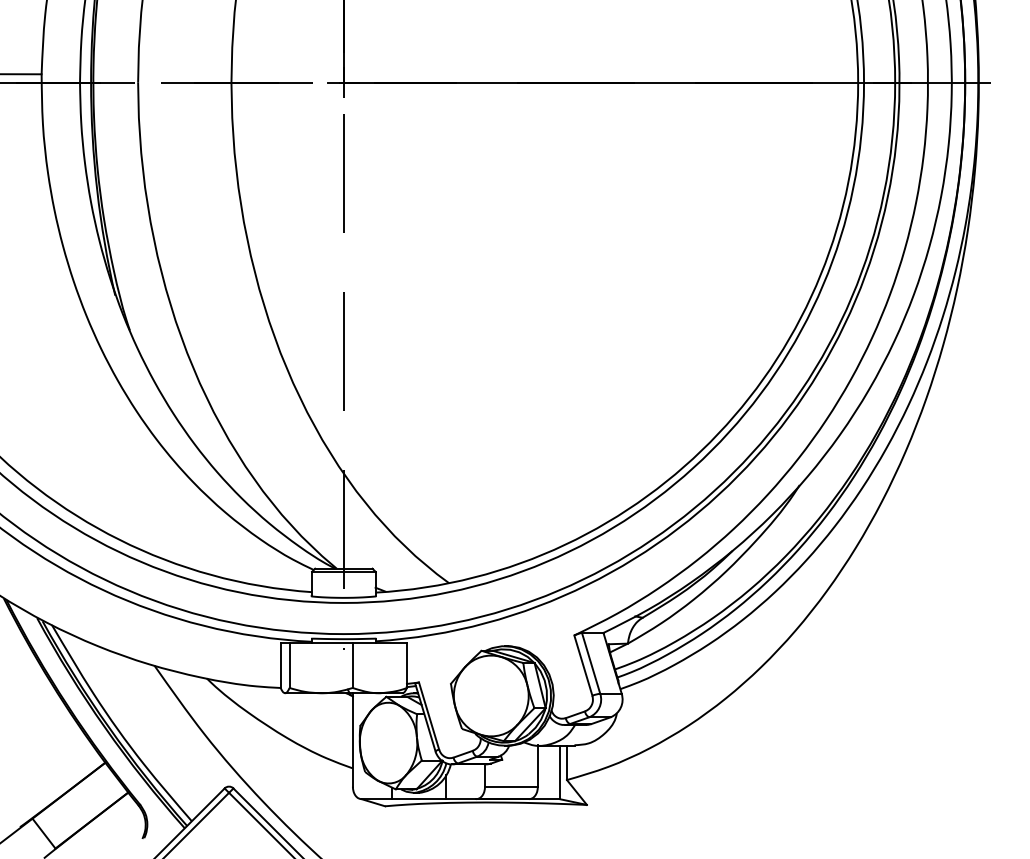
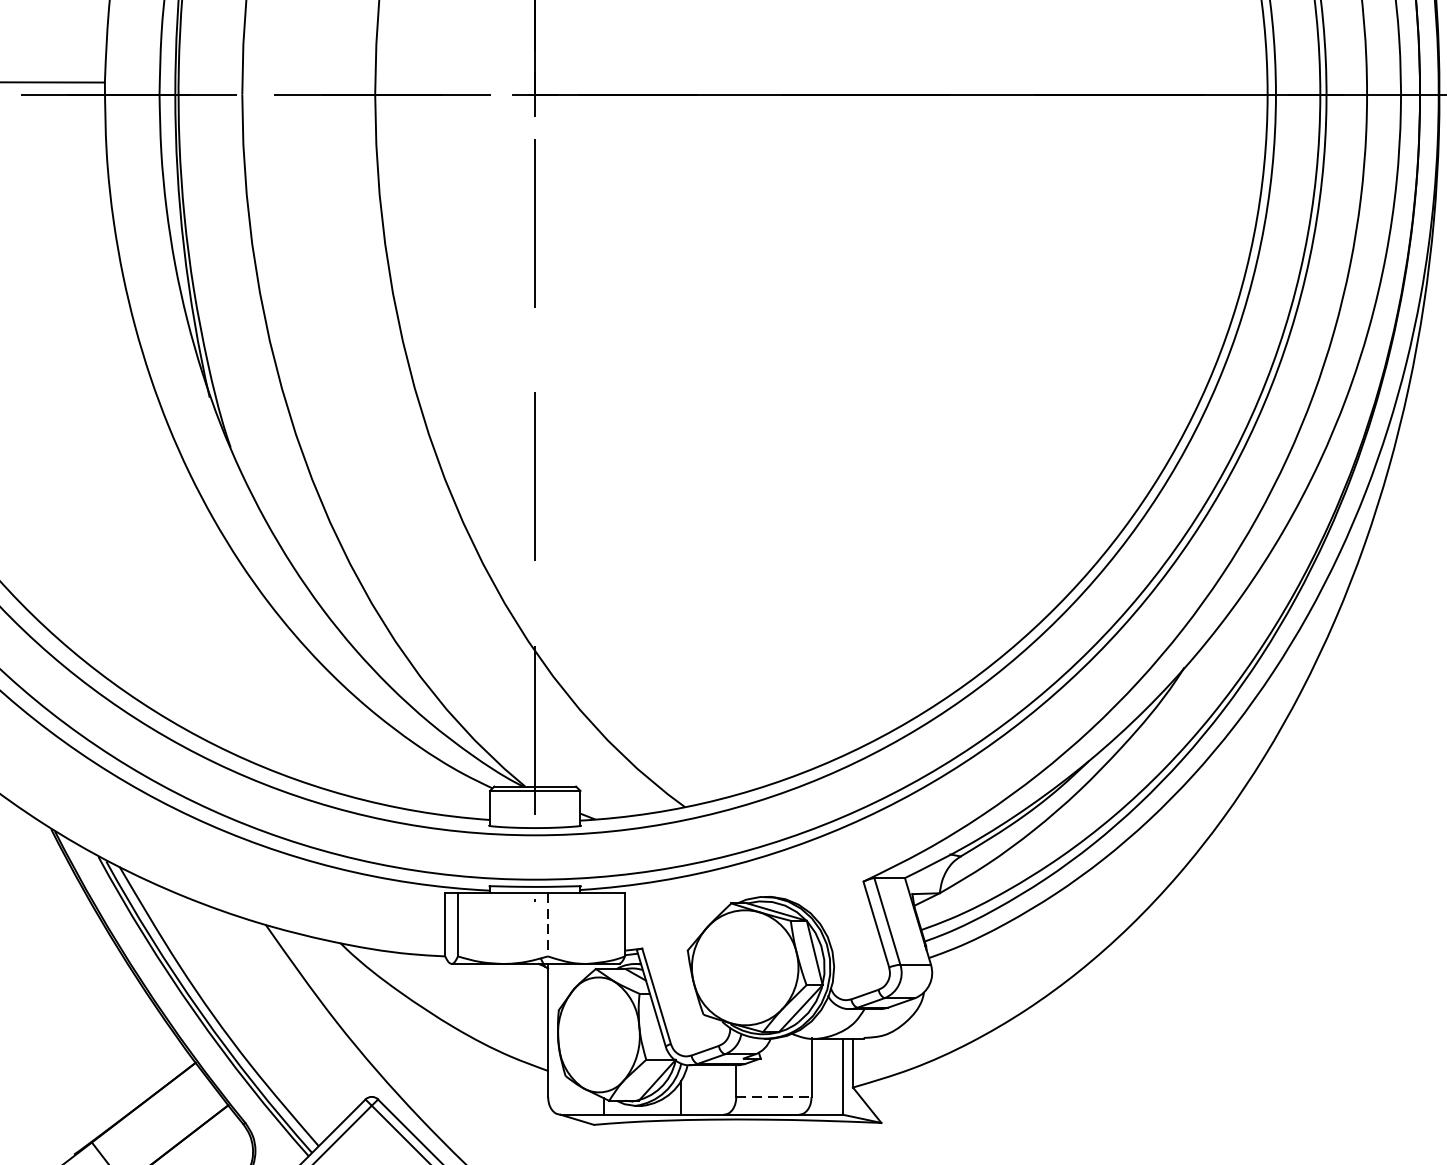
line: (352, 666) -> (547, 925), solid -> dashed
line: (511, 786) -> (773, 1096), solid -> dashed

